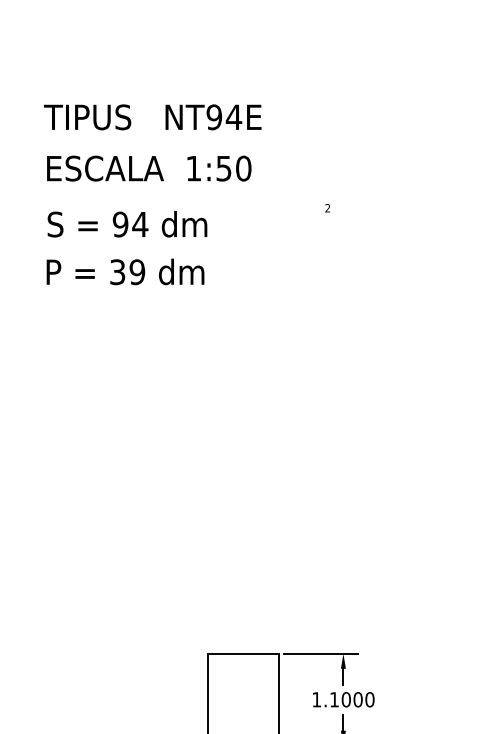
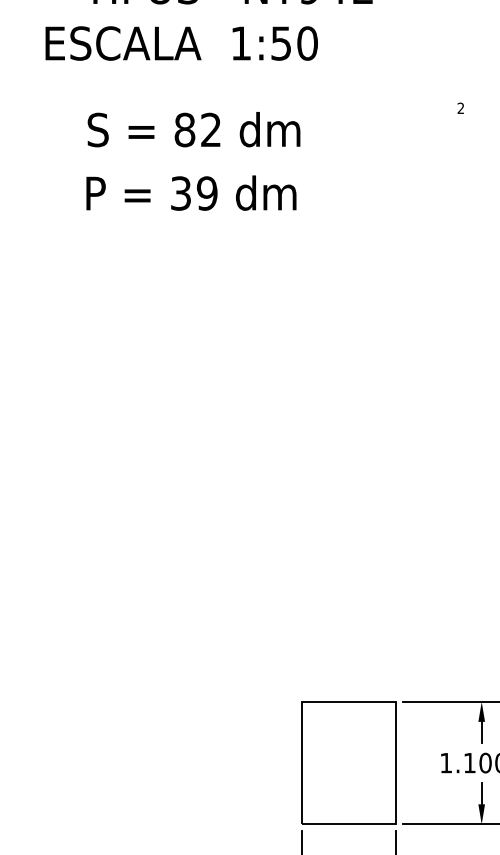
text: (149, 168) -> (182, 43), moved
text: (130, 224) -> (198, 129), 94 -> 82

